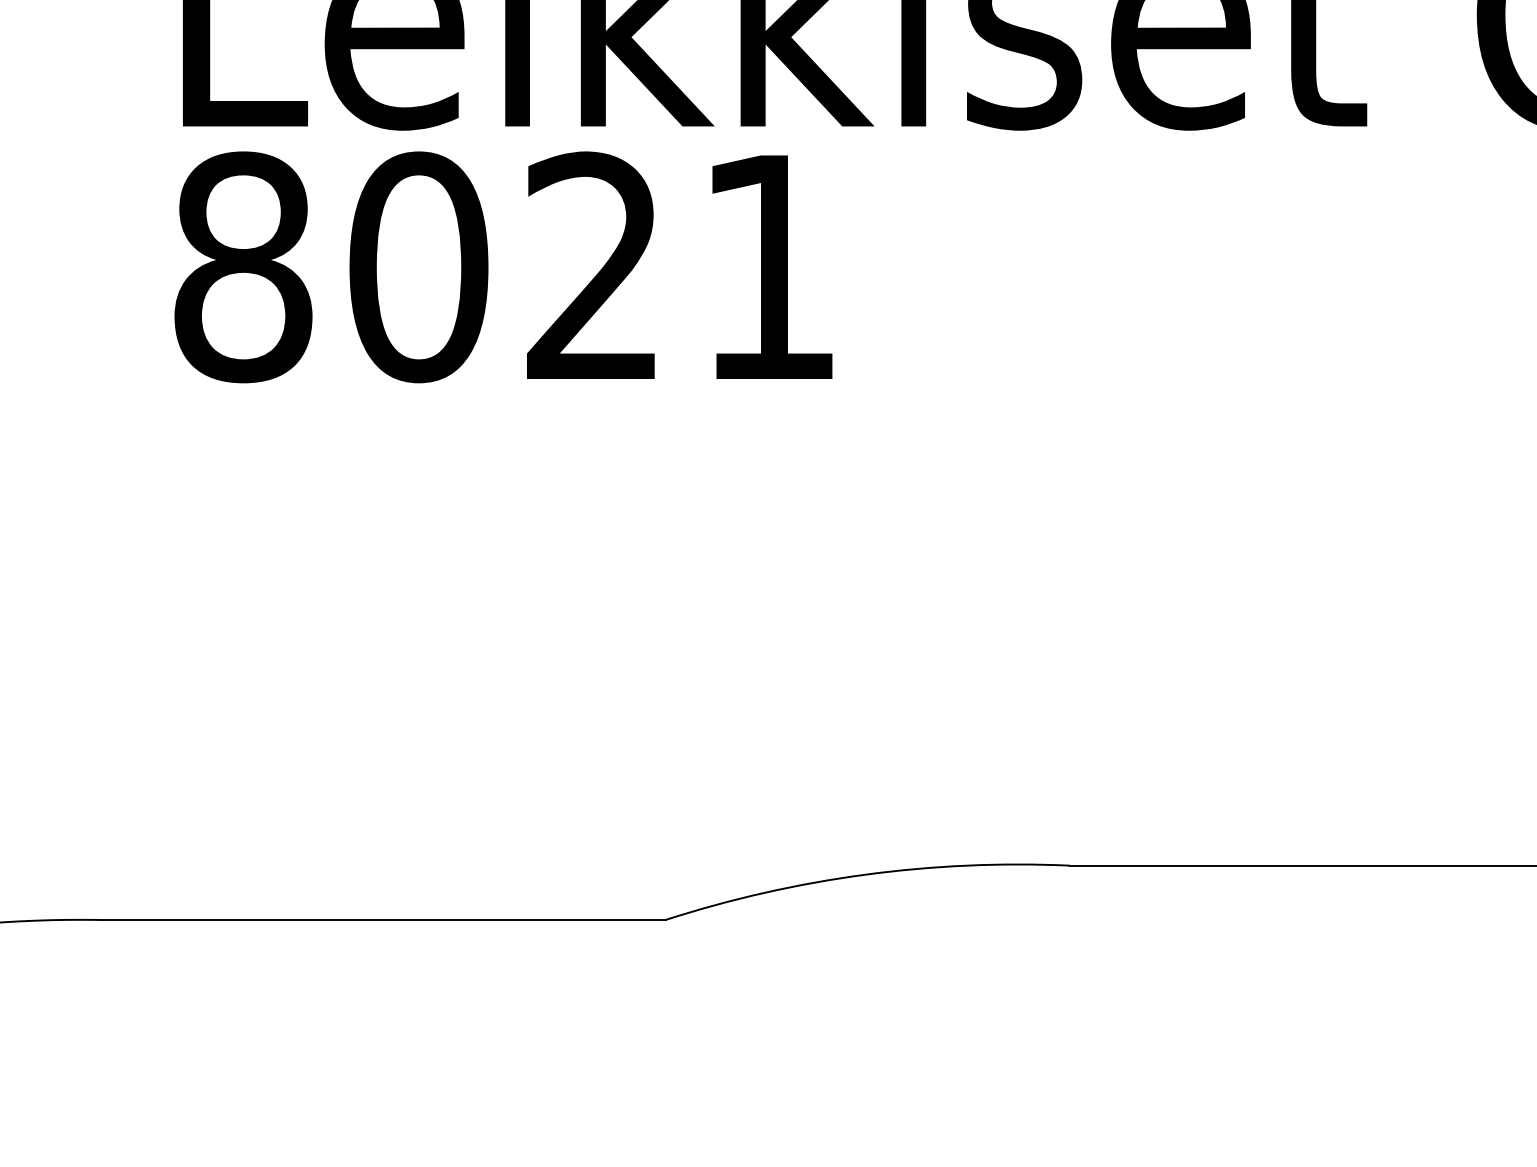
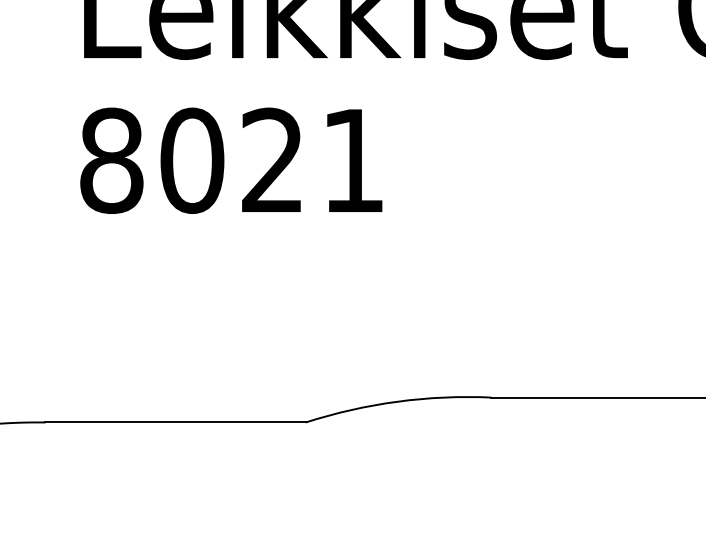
text: (503, 266) -> (231, 160), moved

